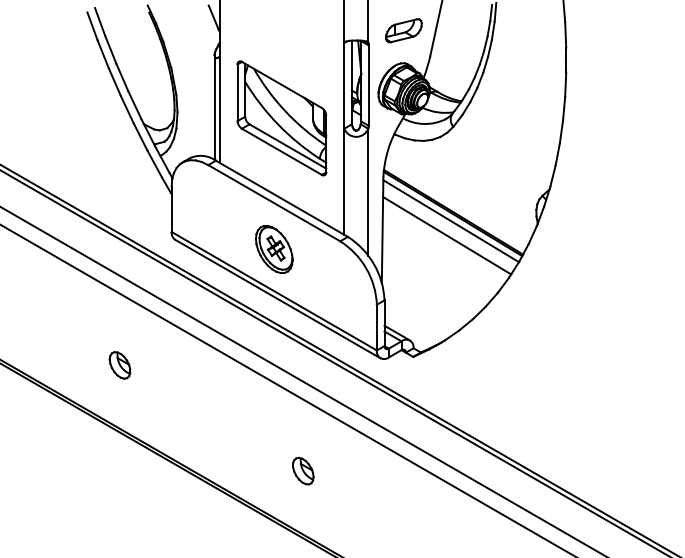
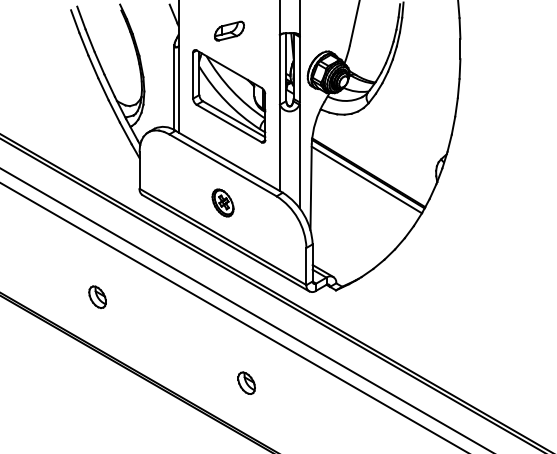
part: (403, 29) -> (229, 30), moved
line: (447, 235) -> (363, 191), removed
part: (273, 248) -> (222, 202), size x0.7

